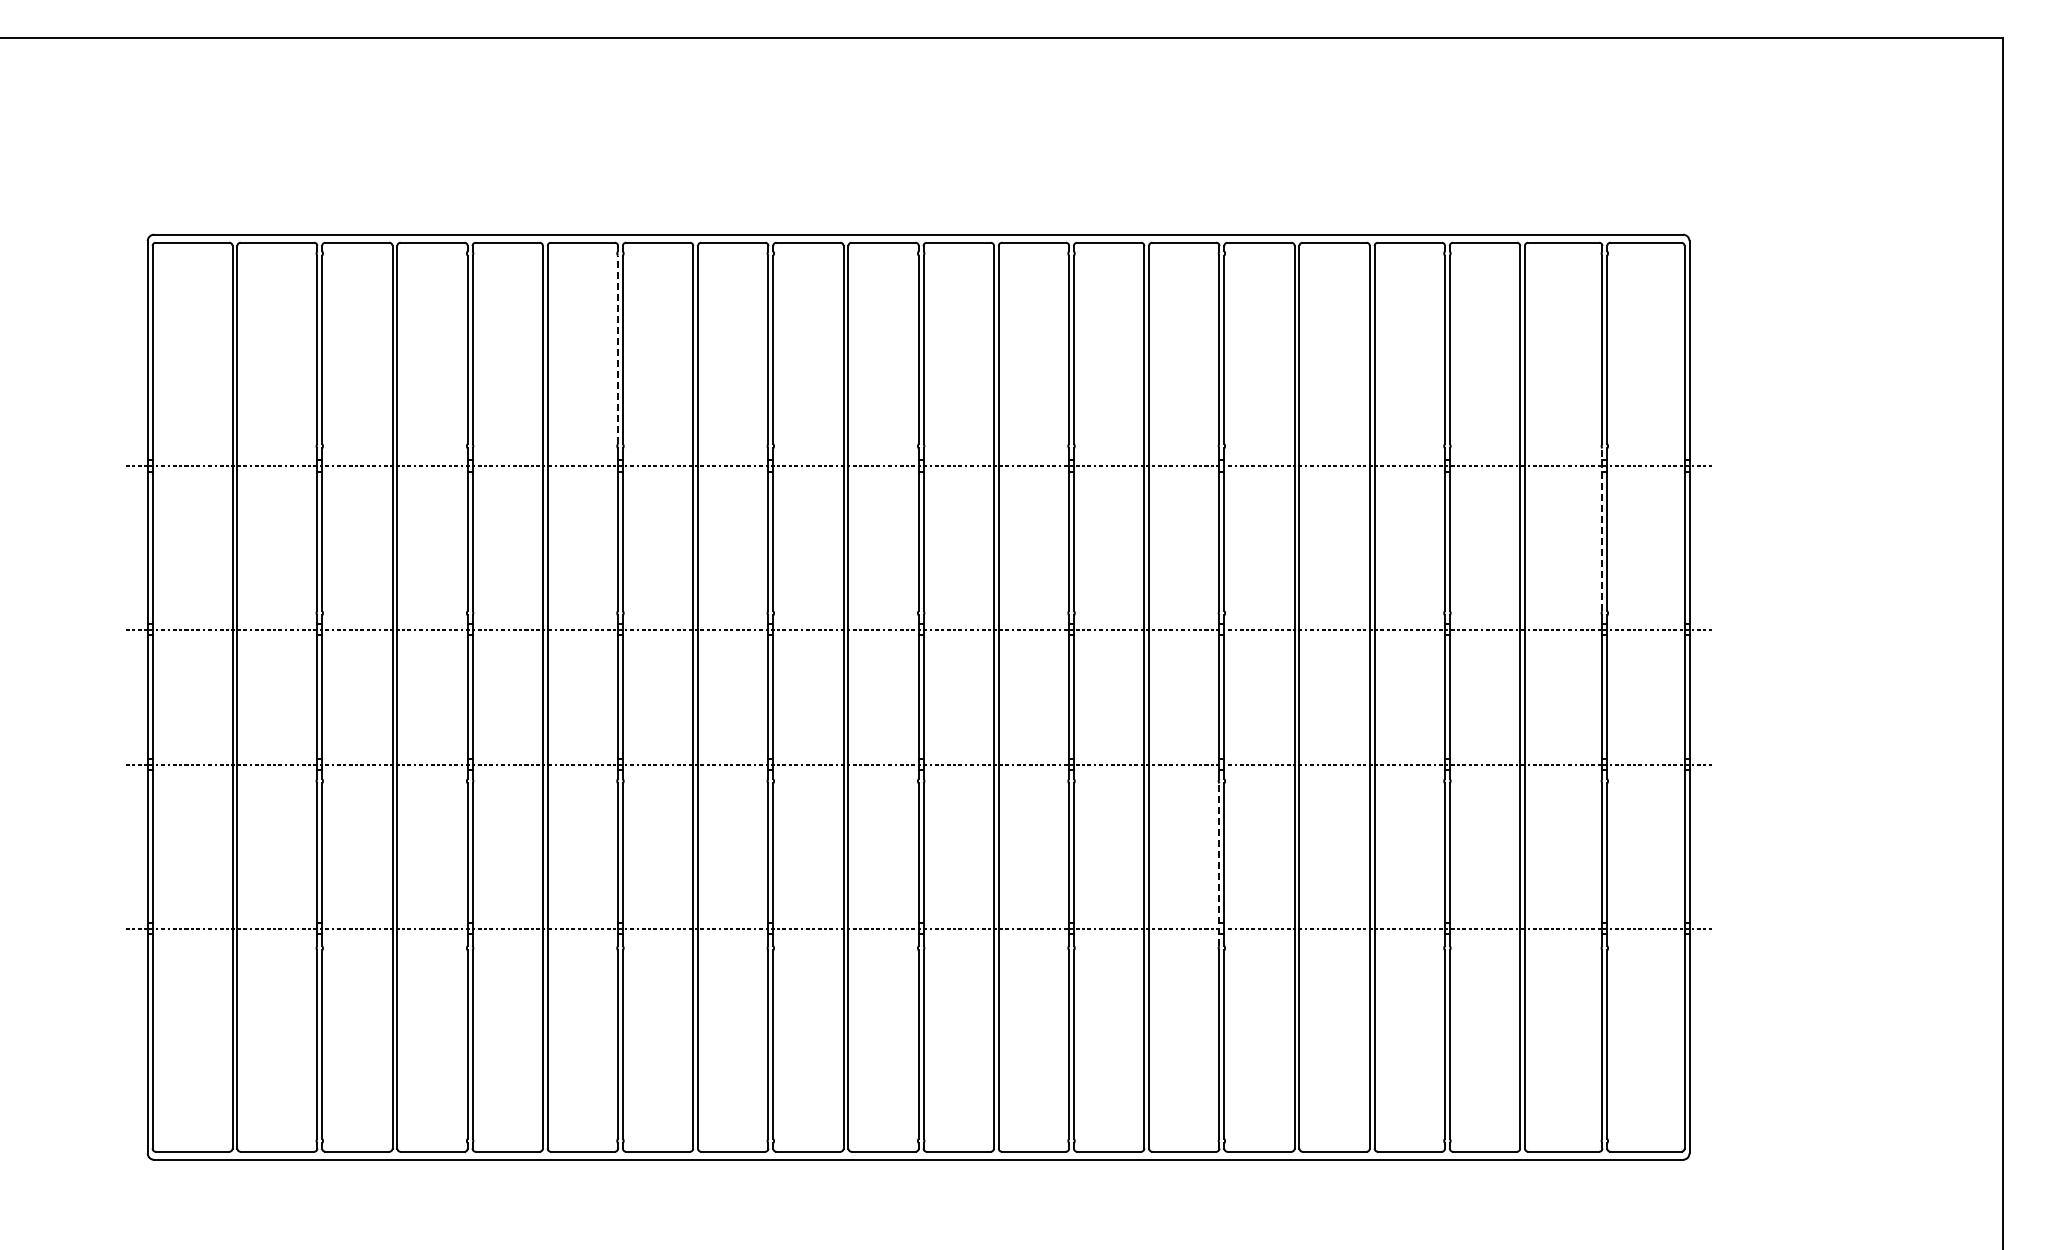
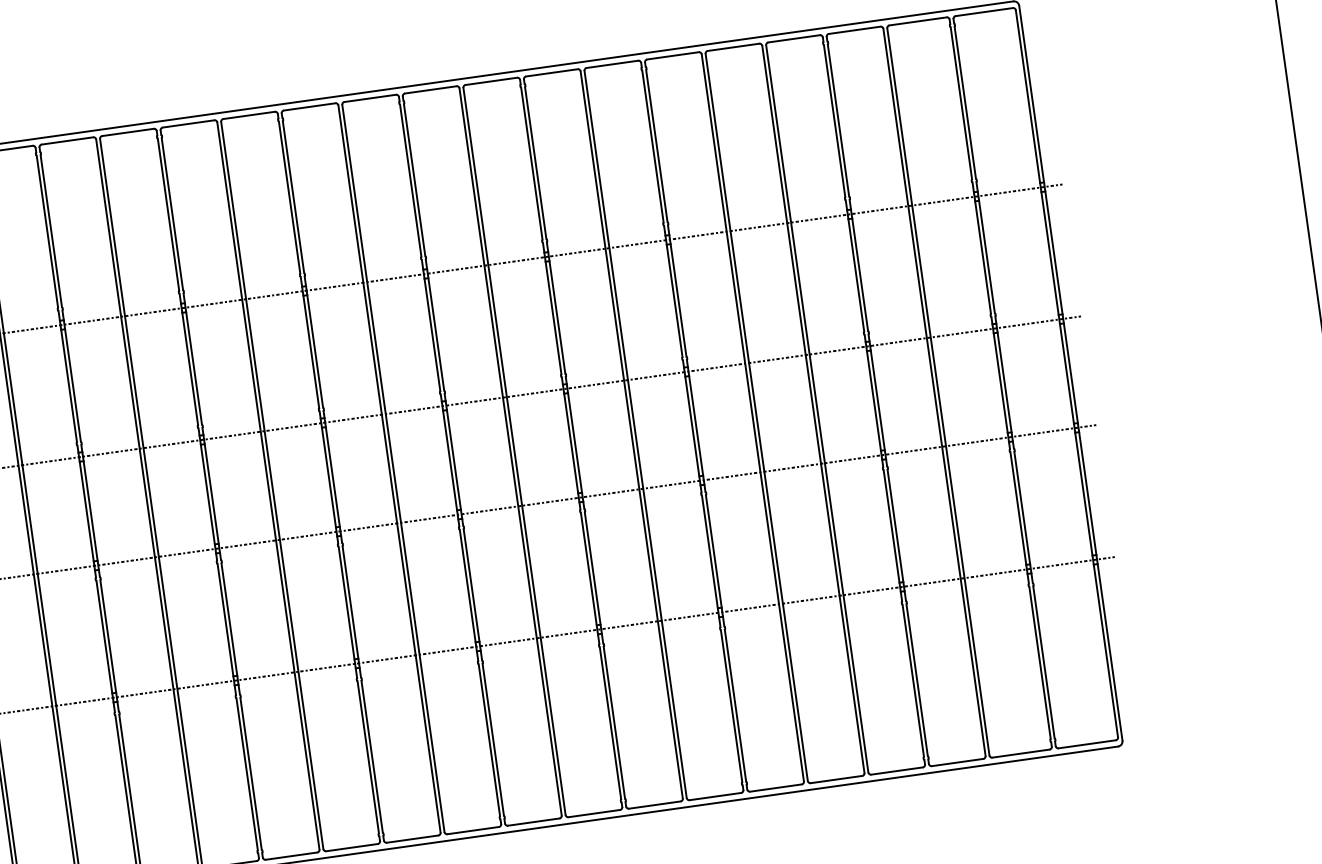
line: (618, 349) -> (168, 214), dashed -> solid
line: (1602, 529) -> (981, 247), dashed -> solid
line: (1219, 864) -> (711, 561), dashed -> solid

